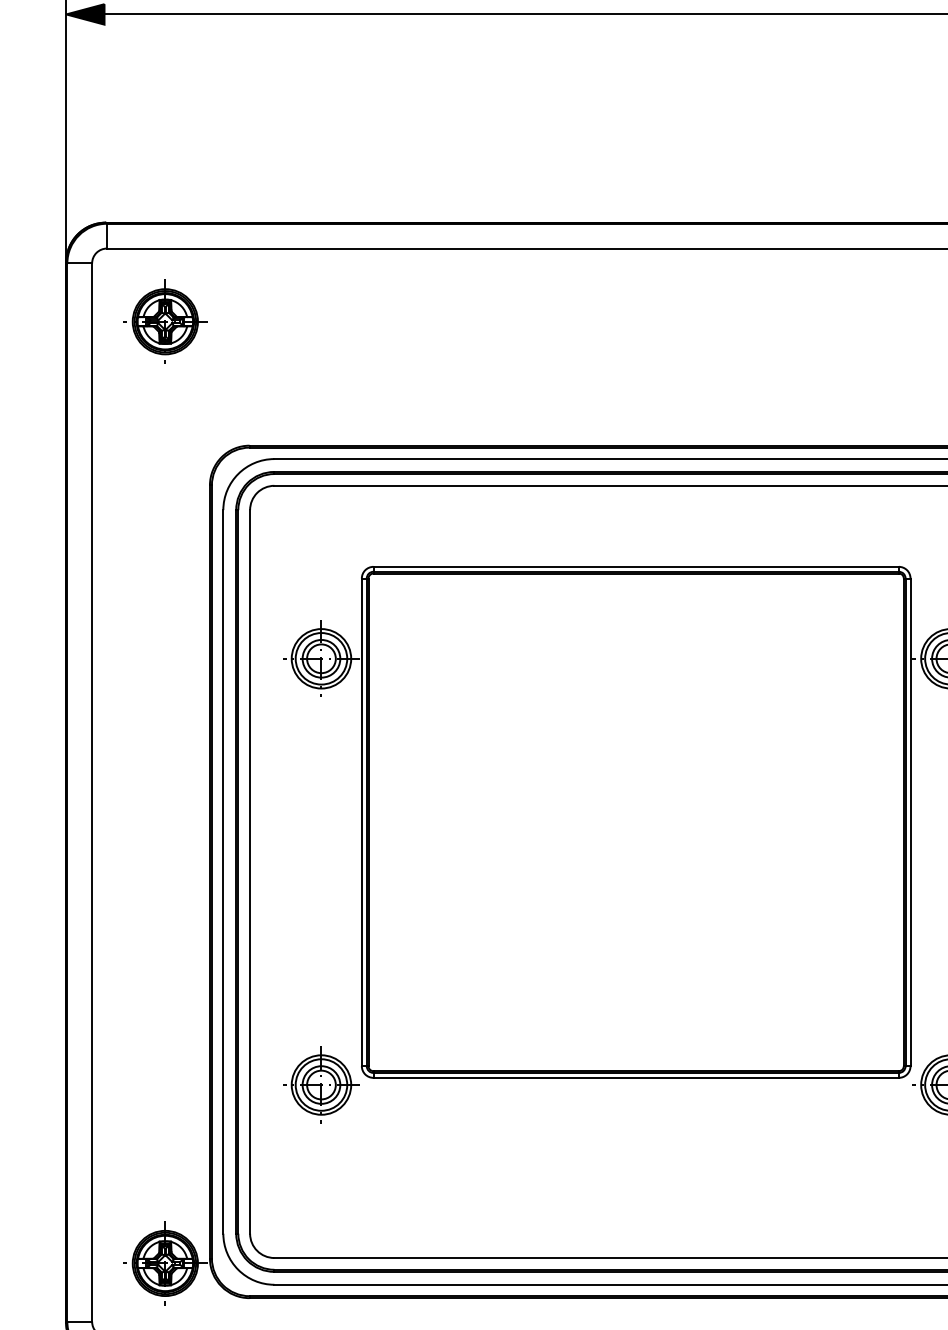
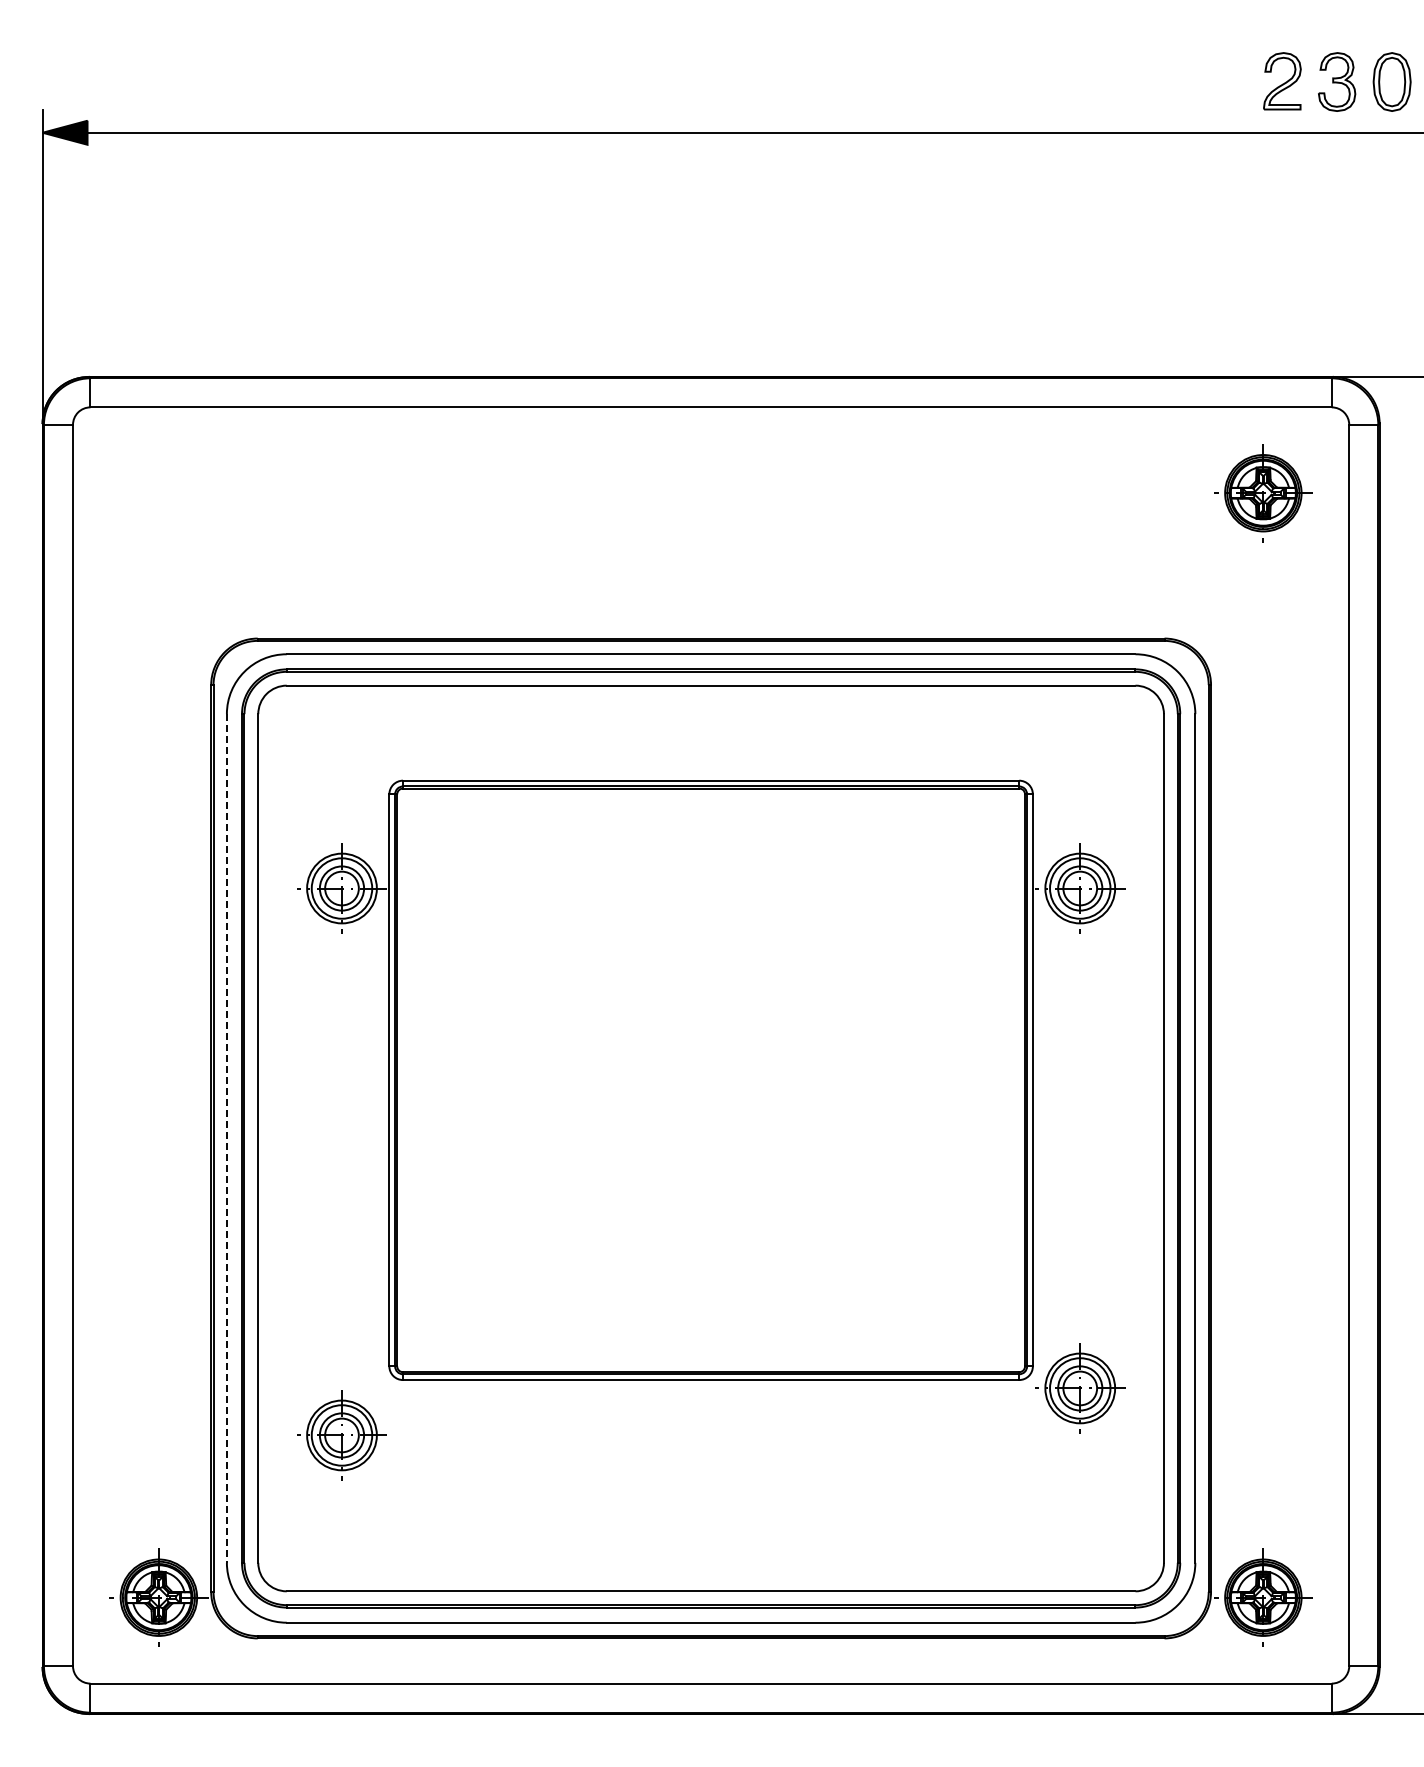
part: (165, 321) -> (158, 493), removed
line: (223, 872) -> (226, 1139), solid -> dashed
part: (321, 1085) -> (341, 1435), moved

